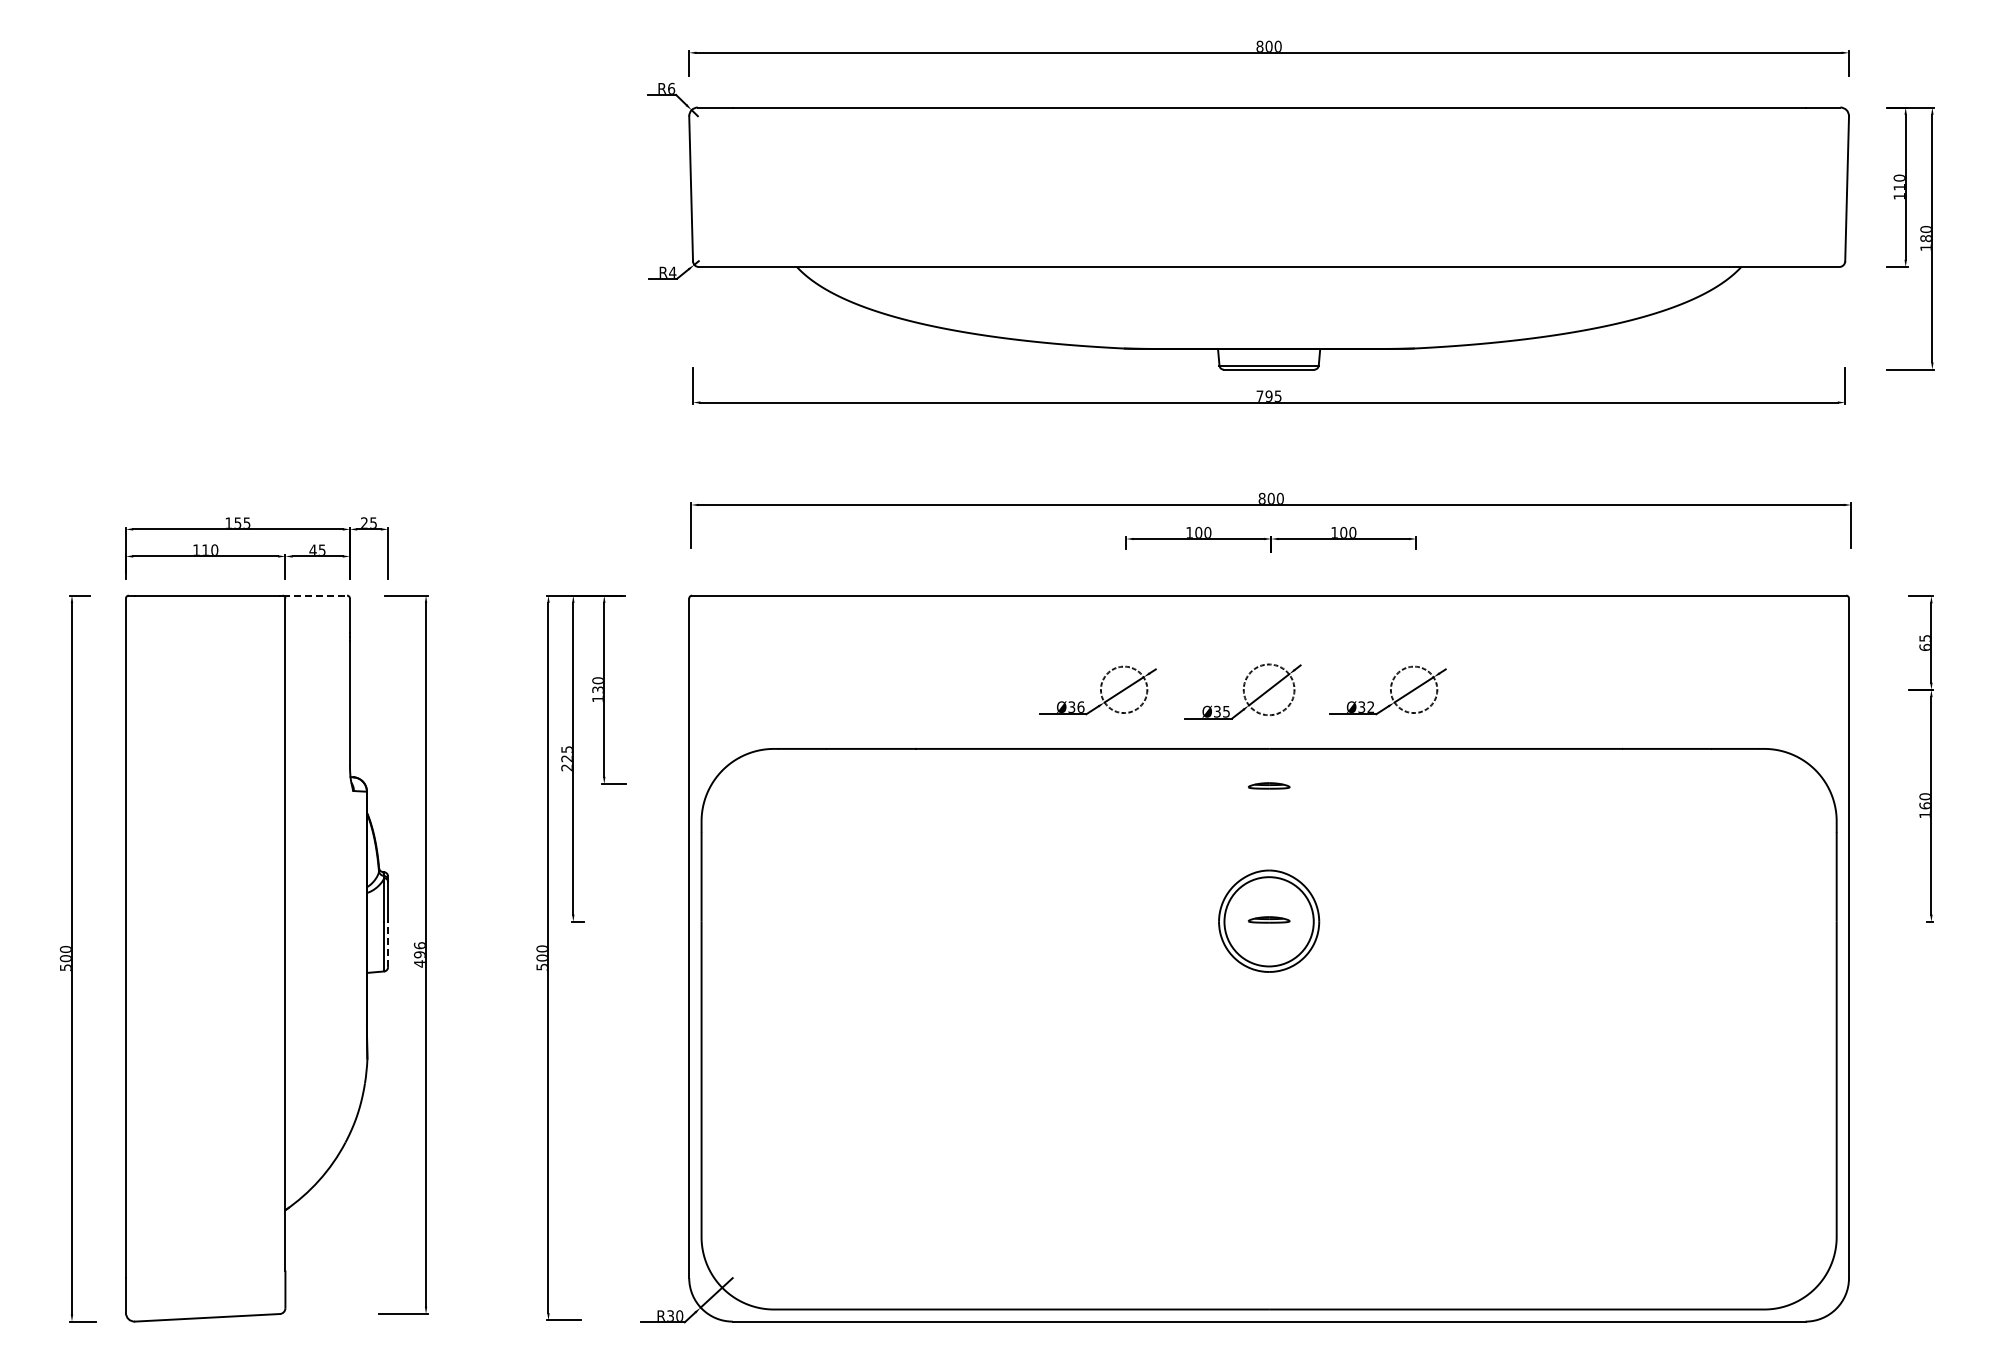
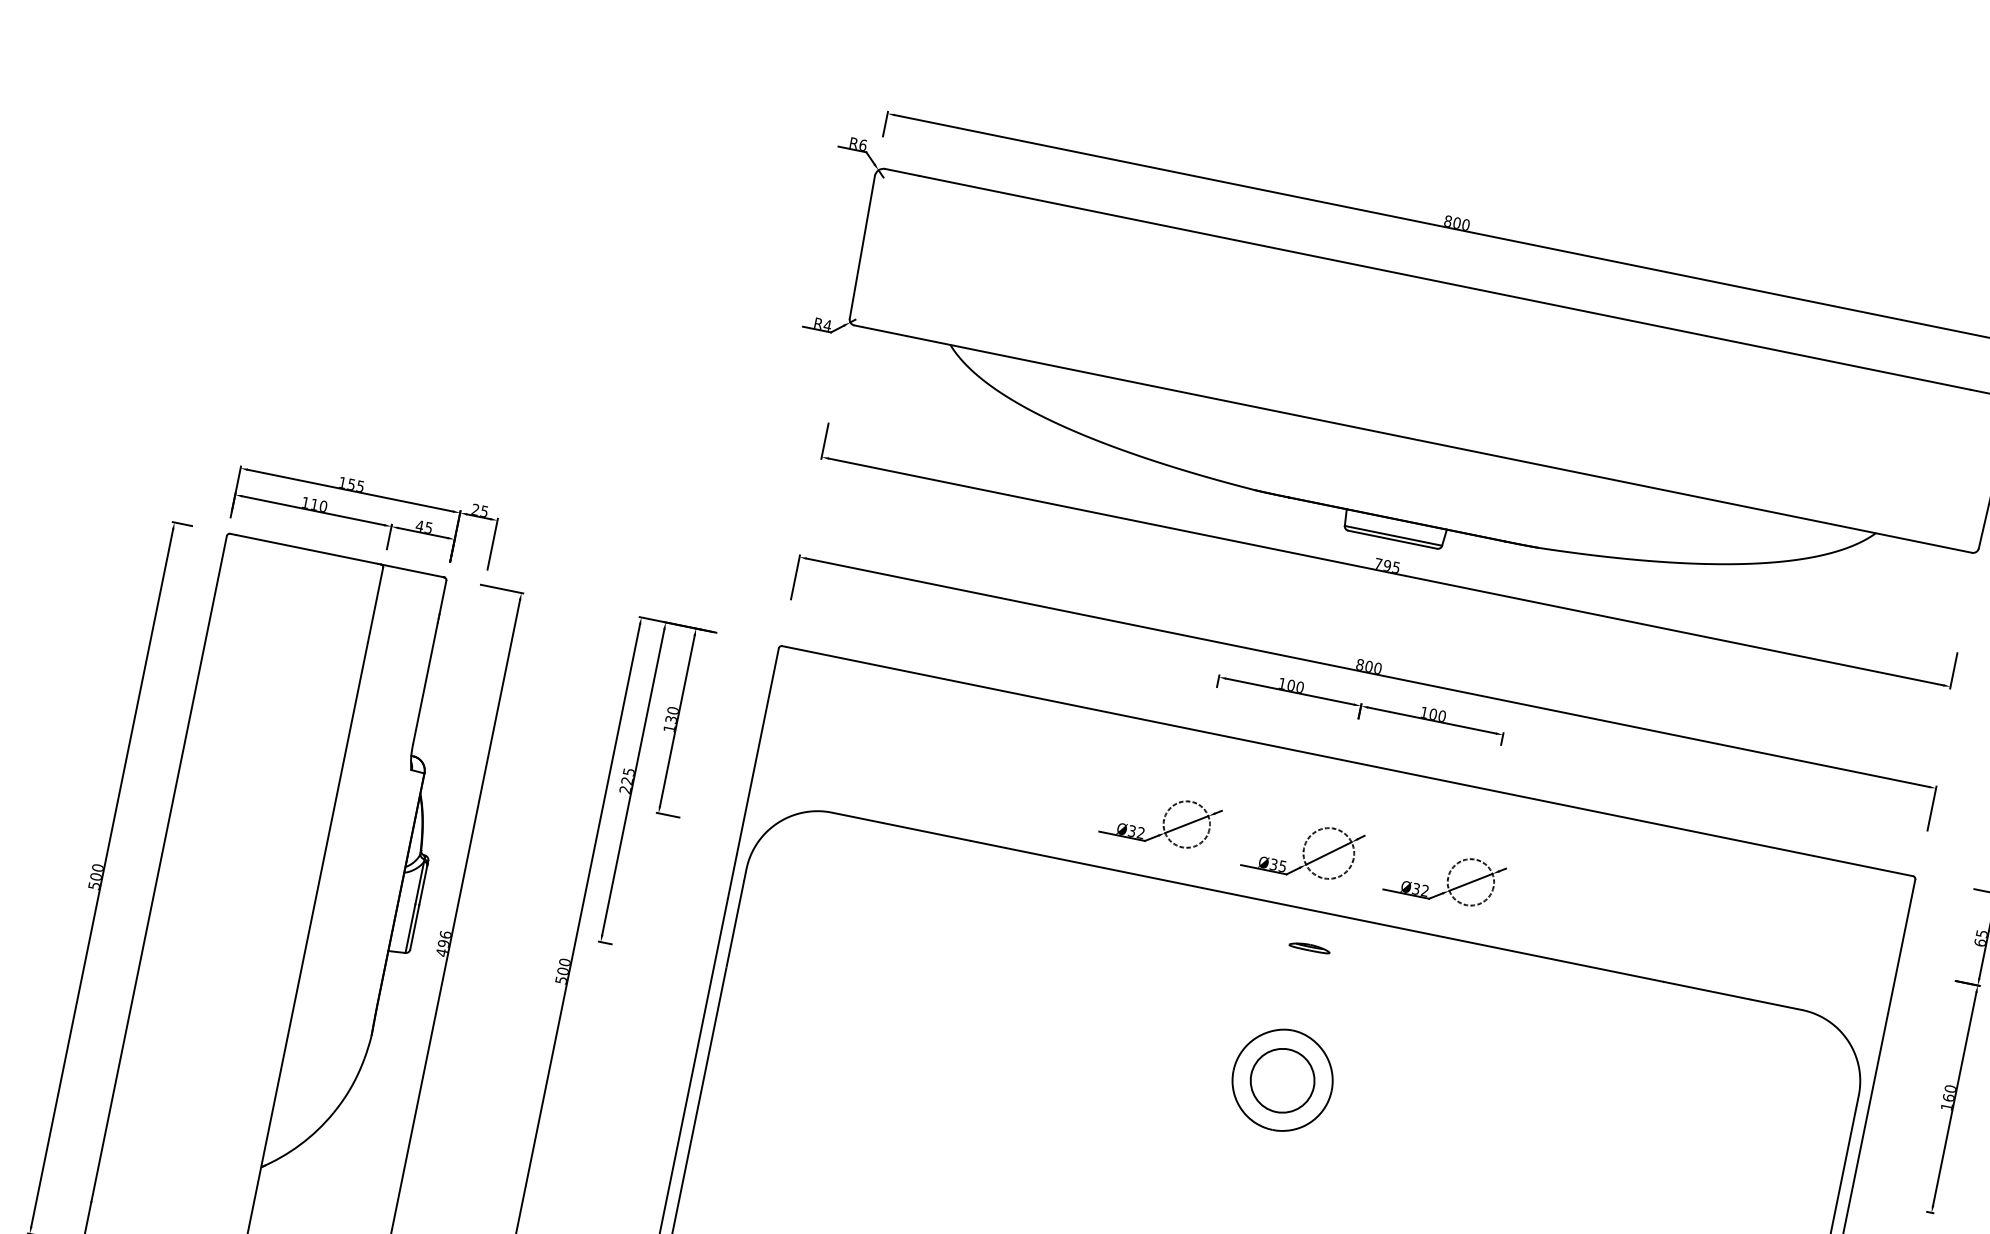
line: (315, 595) -> (413, 570), dashed -> solid
text: (1080, 706) -> (1140, 832), Ø36 -> Ø32
part: (1269, 919) -> (1283, 1078), removed
circle: (1269, 921) -> (1283, 1080), size x0.71
line: (388, 944) -> (415, 927), dashed -> solid

